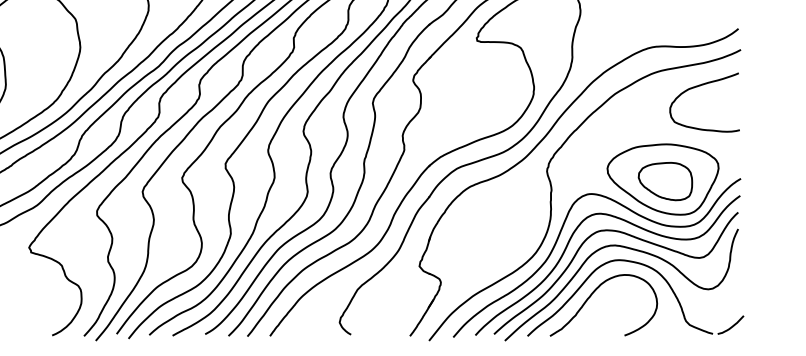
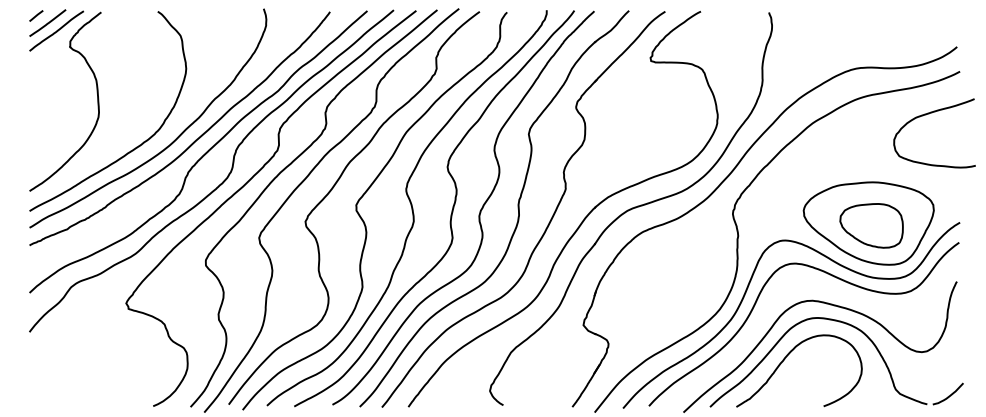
curve: (700, 86) -> (929, 114), moved
curve: (628, 235) -> (828, 289), removed

